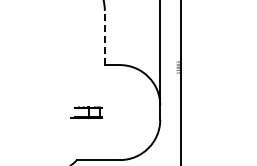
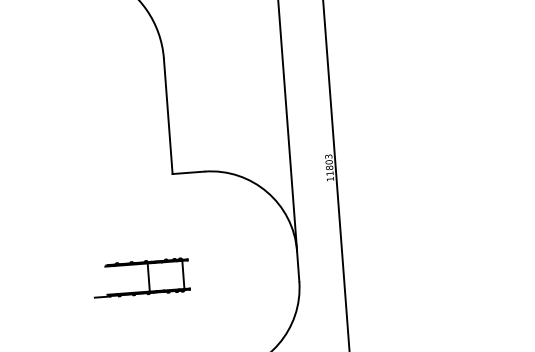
line: (104, 37) -> (167, 115), dashed -> solid
part: (86, 112) -> (141, 277), size x1.43

